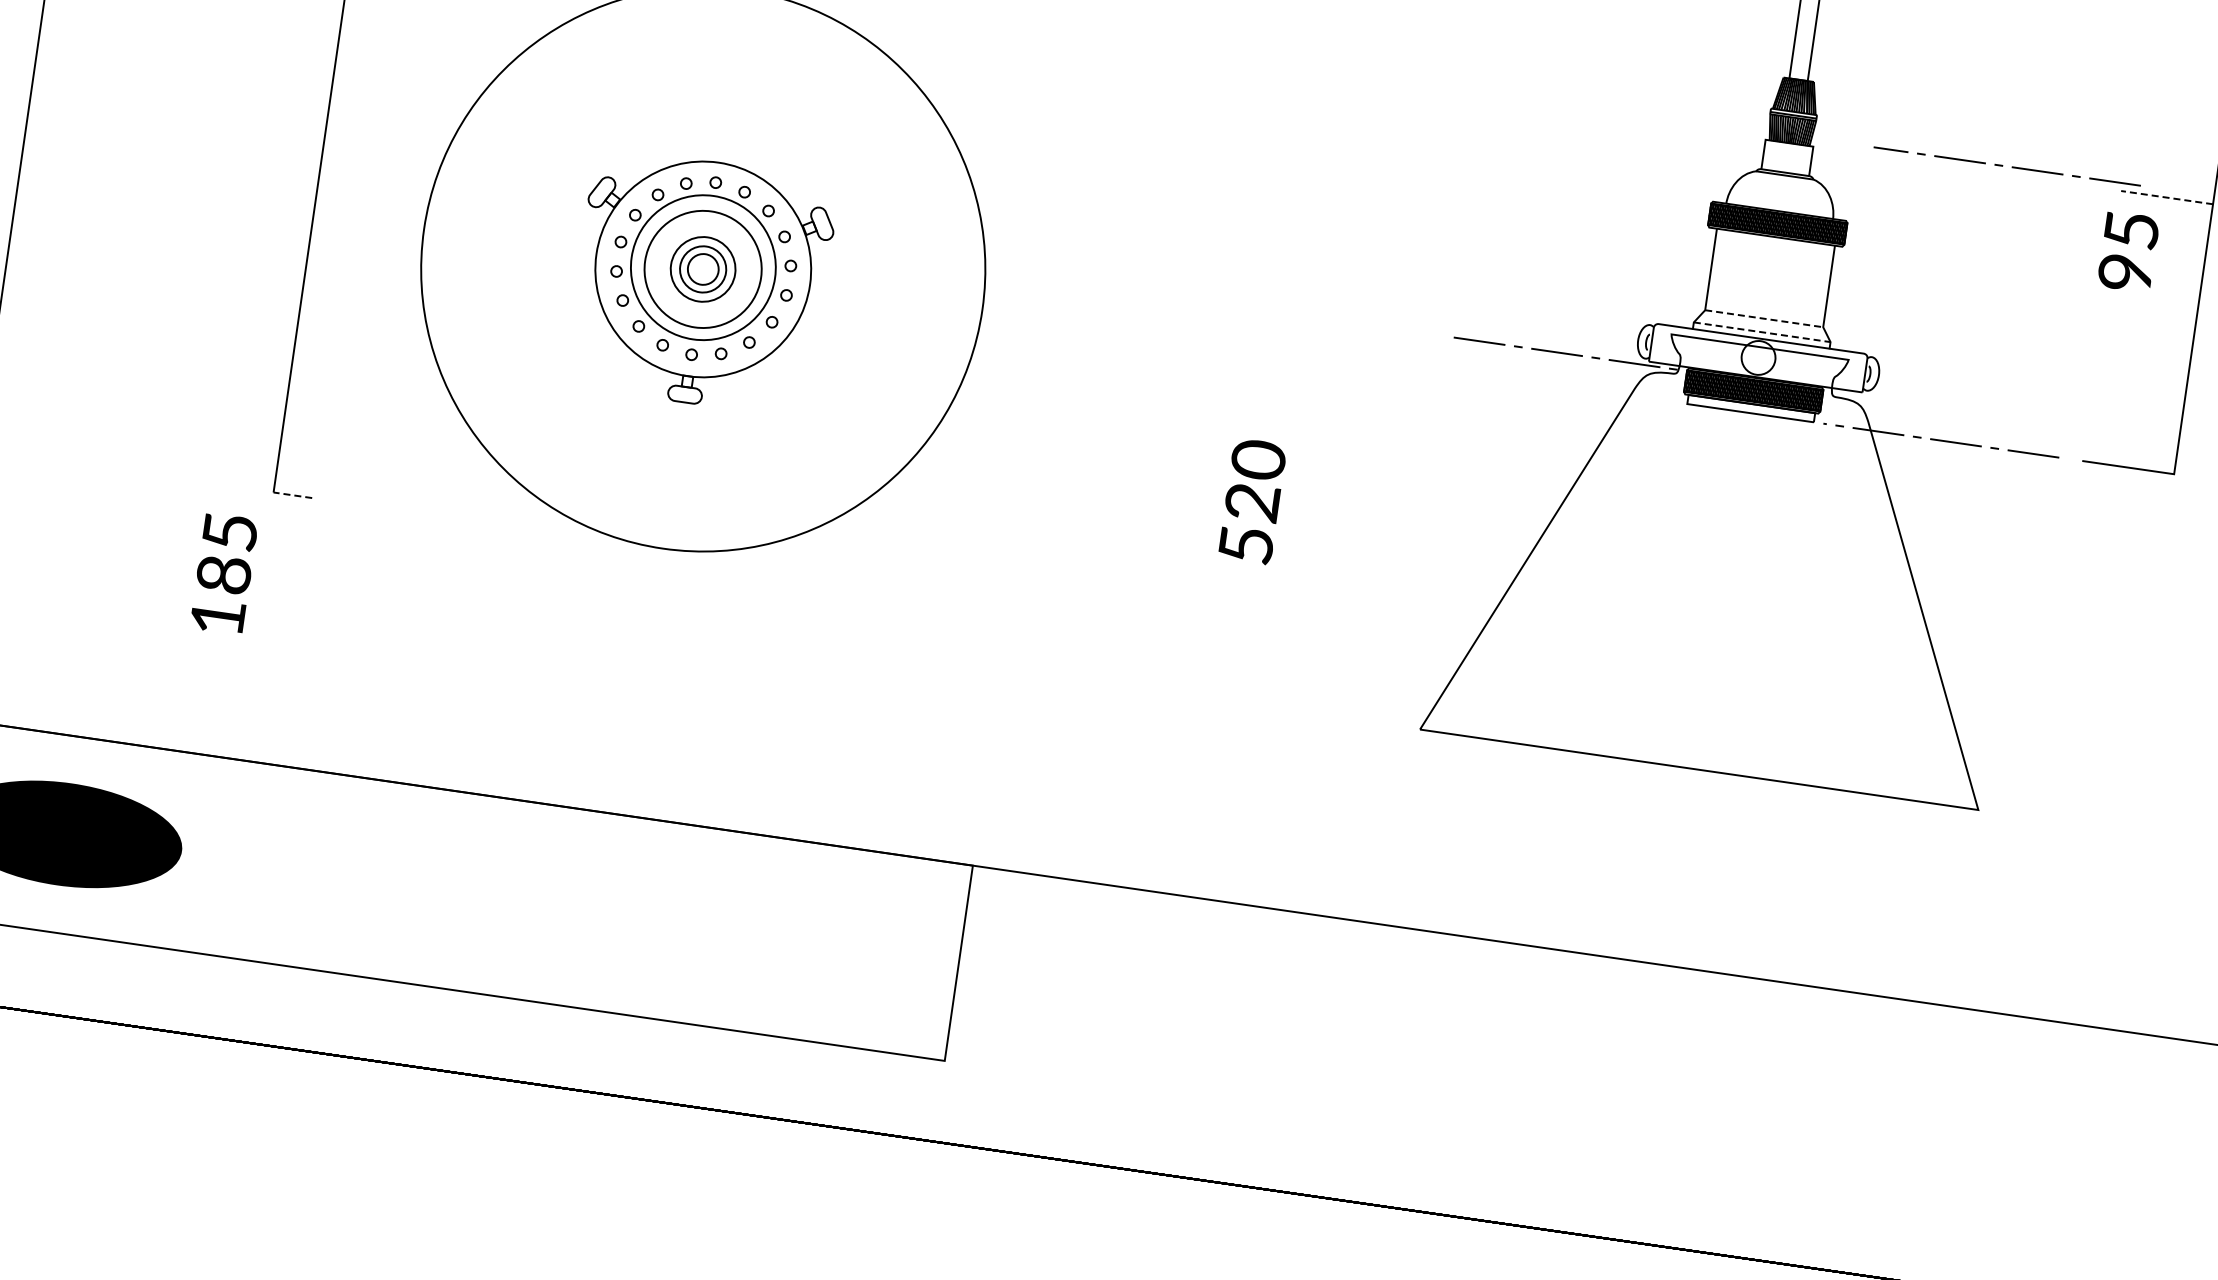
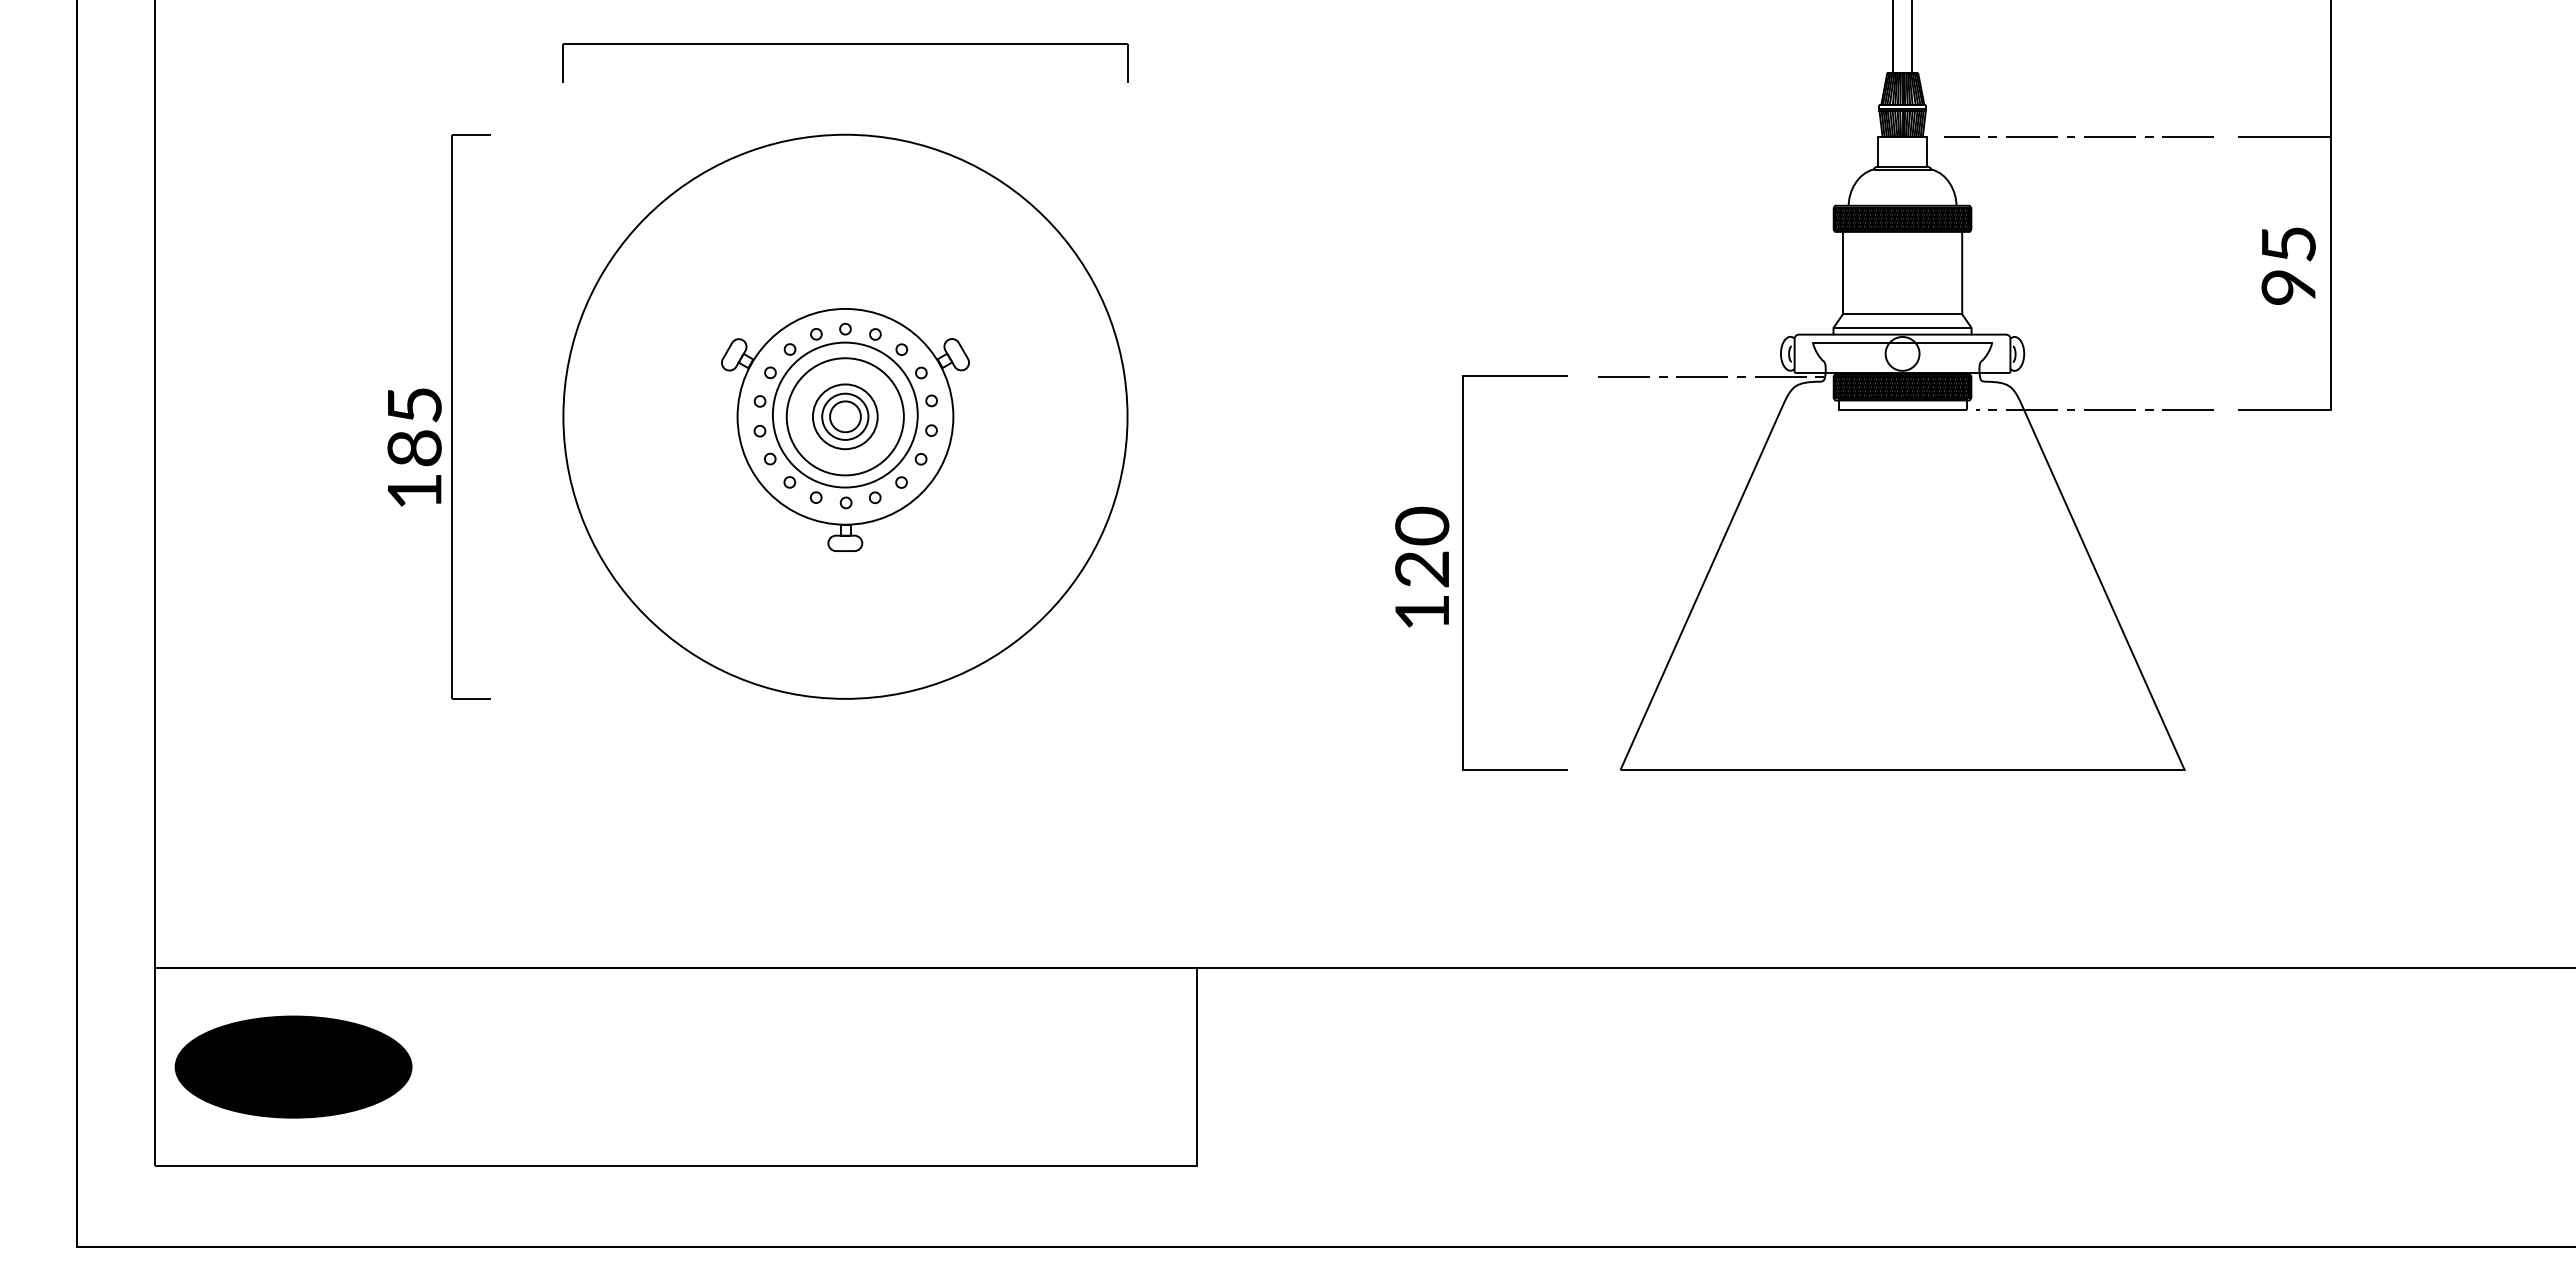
line: (2002, 165) -> (2074, 136), moved
line: (2166, 197) -> (2283, 136), dashed -> solid
text: (2128, 251) -> (2288, 265), moved
line: (1764, 318) -> (1902, 314), dashed -> solid
line: (1763, 331) -> (1903, 327), dashed -> solid
line: (292, 494) -> (471, 698), dashed -> solid
line: (1292, 511) -> (1463, 572), added
text: (1246, 545) -> (1422, 612), 520 -> 120
text: (223, 573) -> (414, 447), moved

